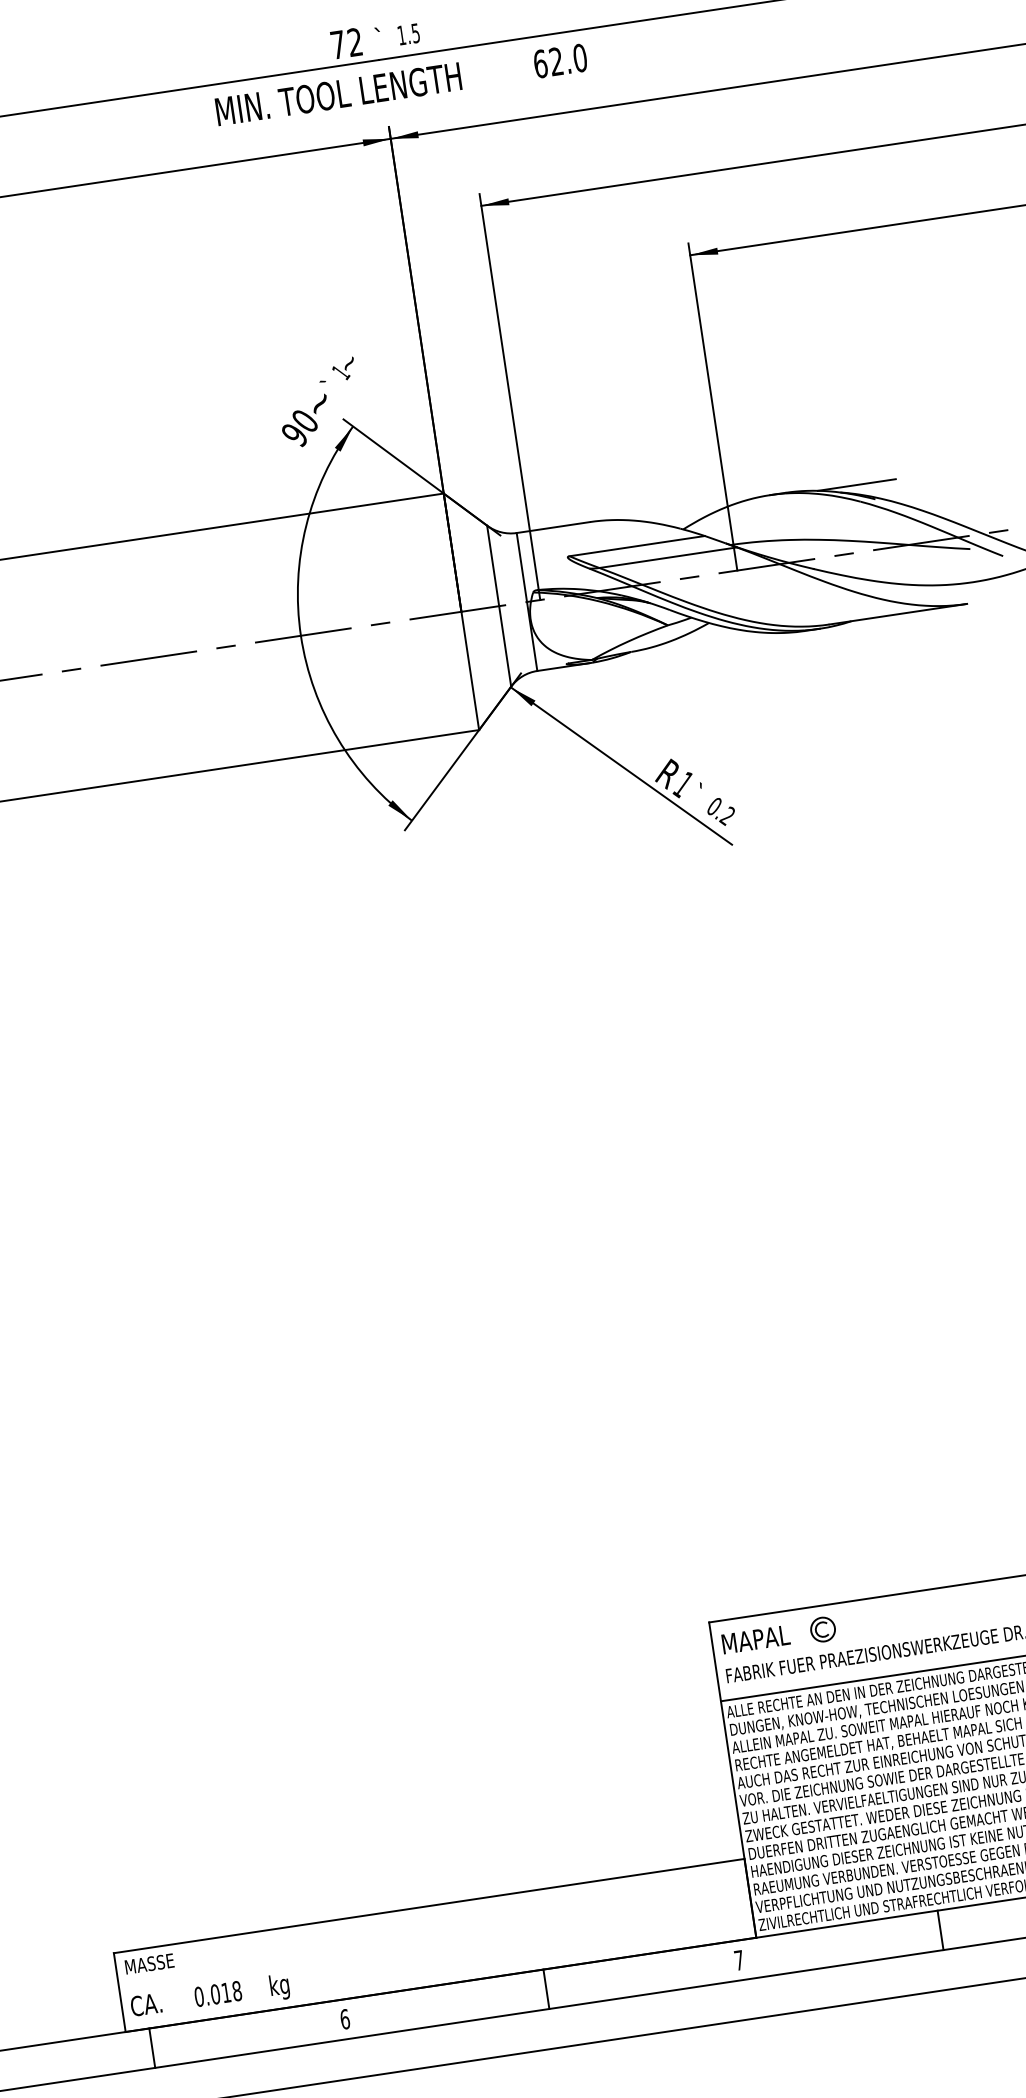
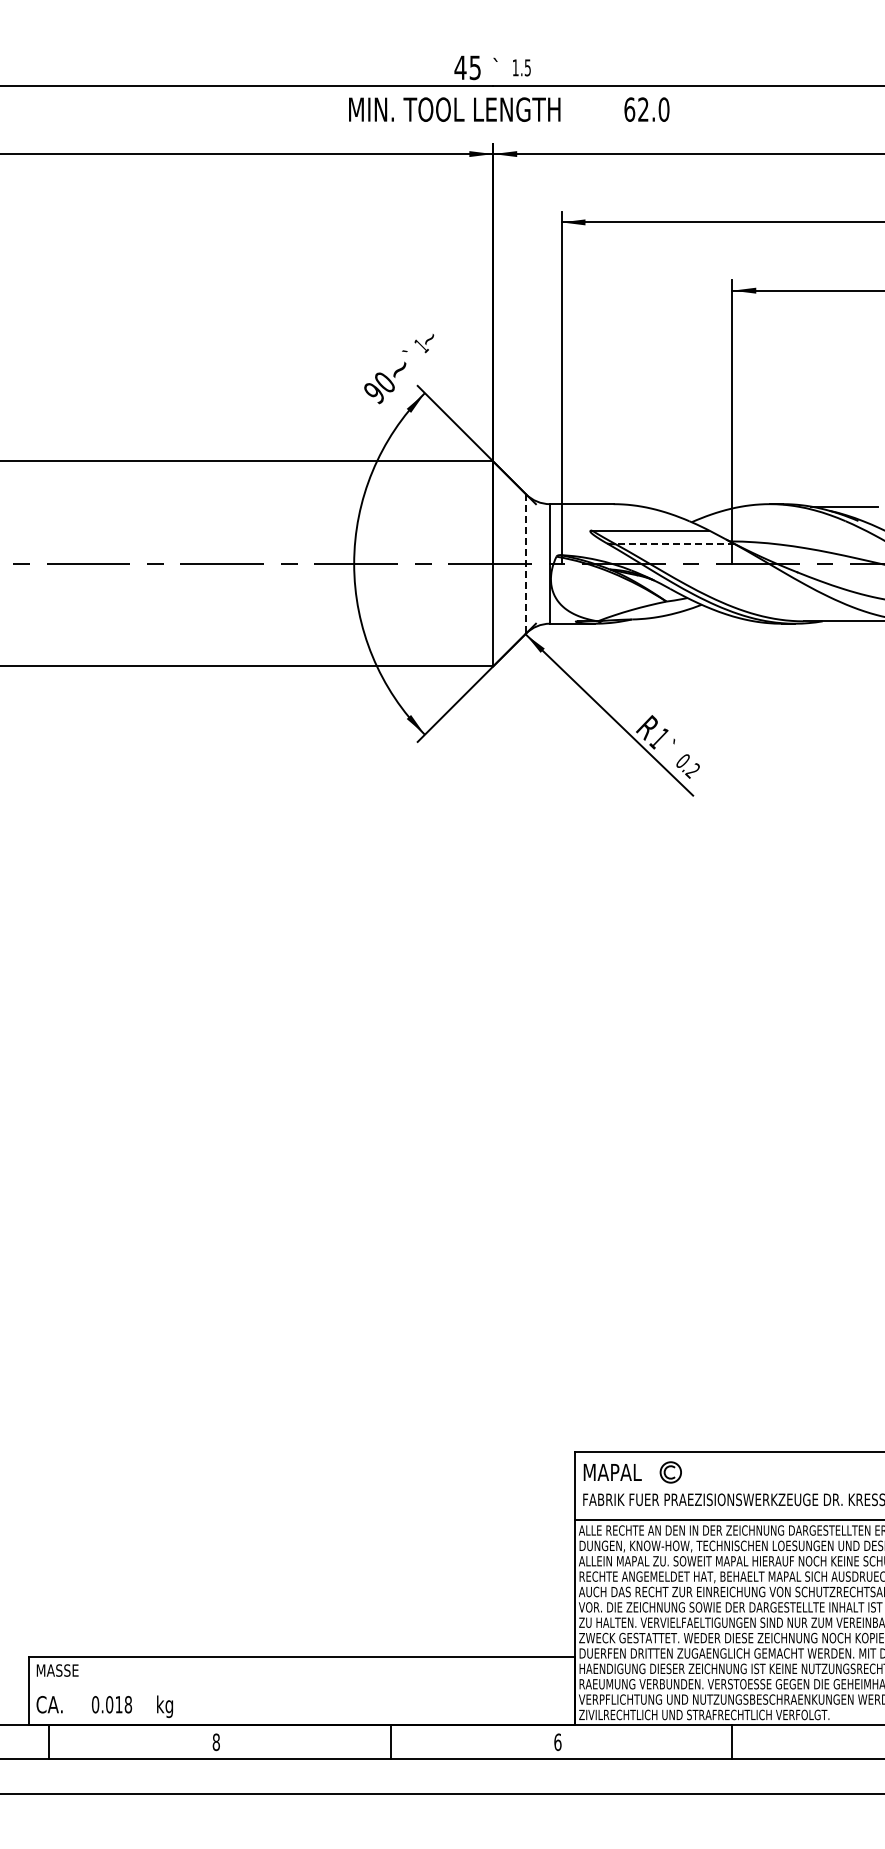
text: (346, 43) -> (467, 67), 72 -> 45
line: (668, 557) -> (675, 544), solid -> dashed
line: (498, 605) -> (525, 563), solid -> dashed
text: (738, 1960) -> (557, 1742), 7 -> 6
text: (345, 2018) -> (216, 1741), 6 -> 8

